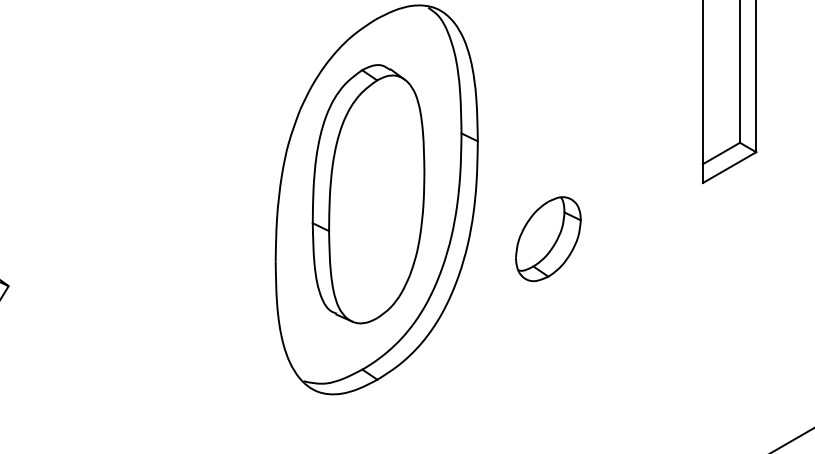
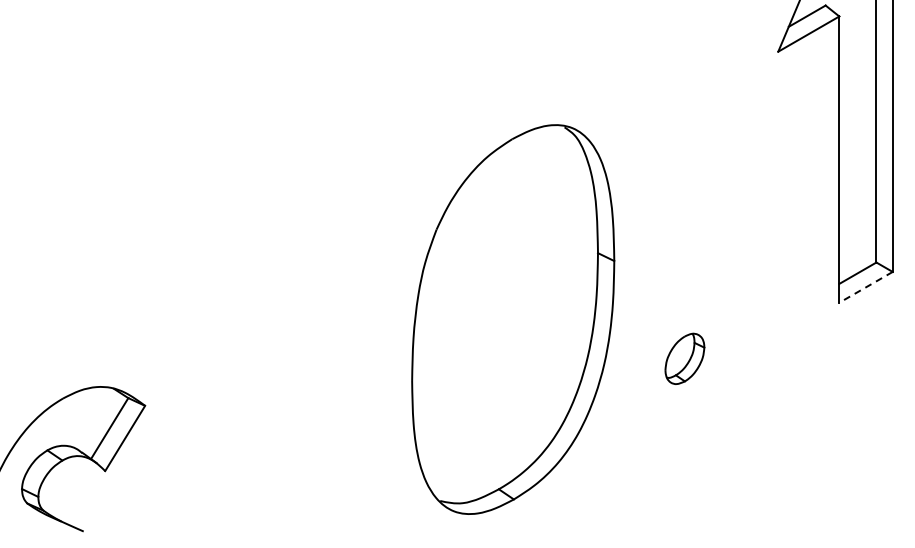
line: (730, 167) -> (866, 287), solid -> dashed
part: (368, 193) -> (504, 313), removed
part: (548, 238) -> (684, 358), size x0.6

